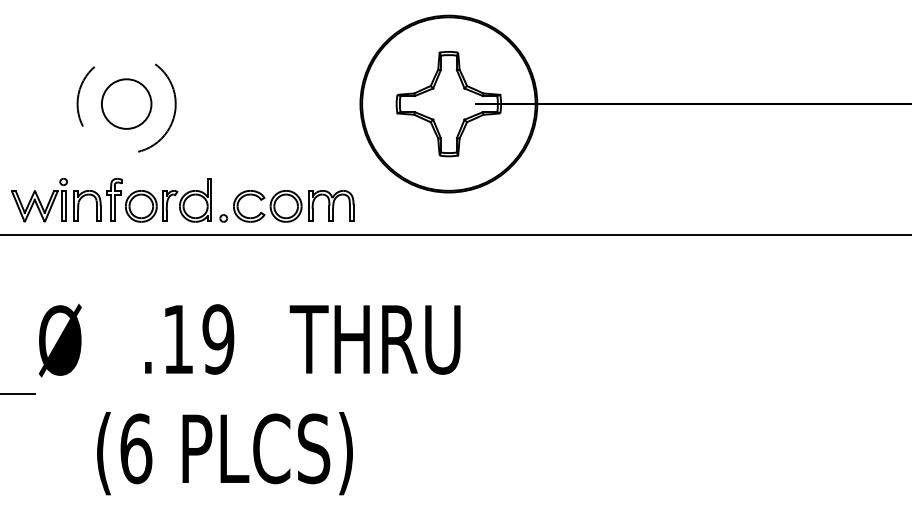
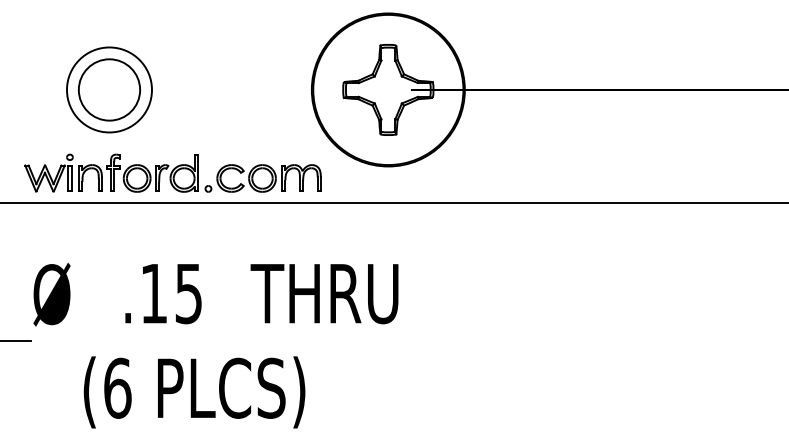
circle: (125, 103) -> (108, 89), dashed -> solid
circle: (126, 103) -> (109, 89), size x1.43
part: (182, 199) -> (172, 172), moved
text: (217, 339) -> (188, 293), .19 -> .15

